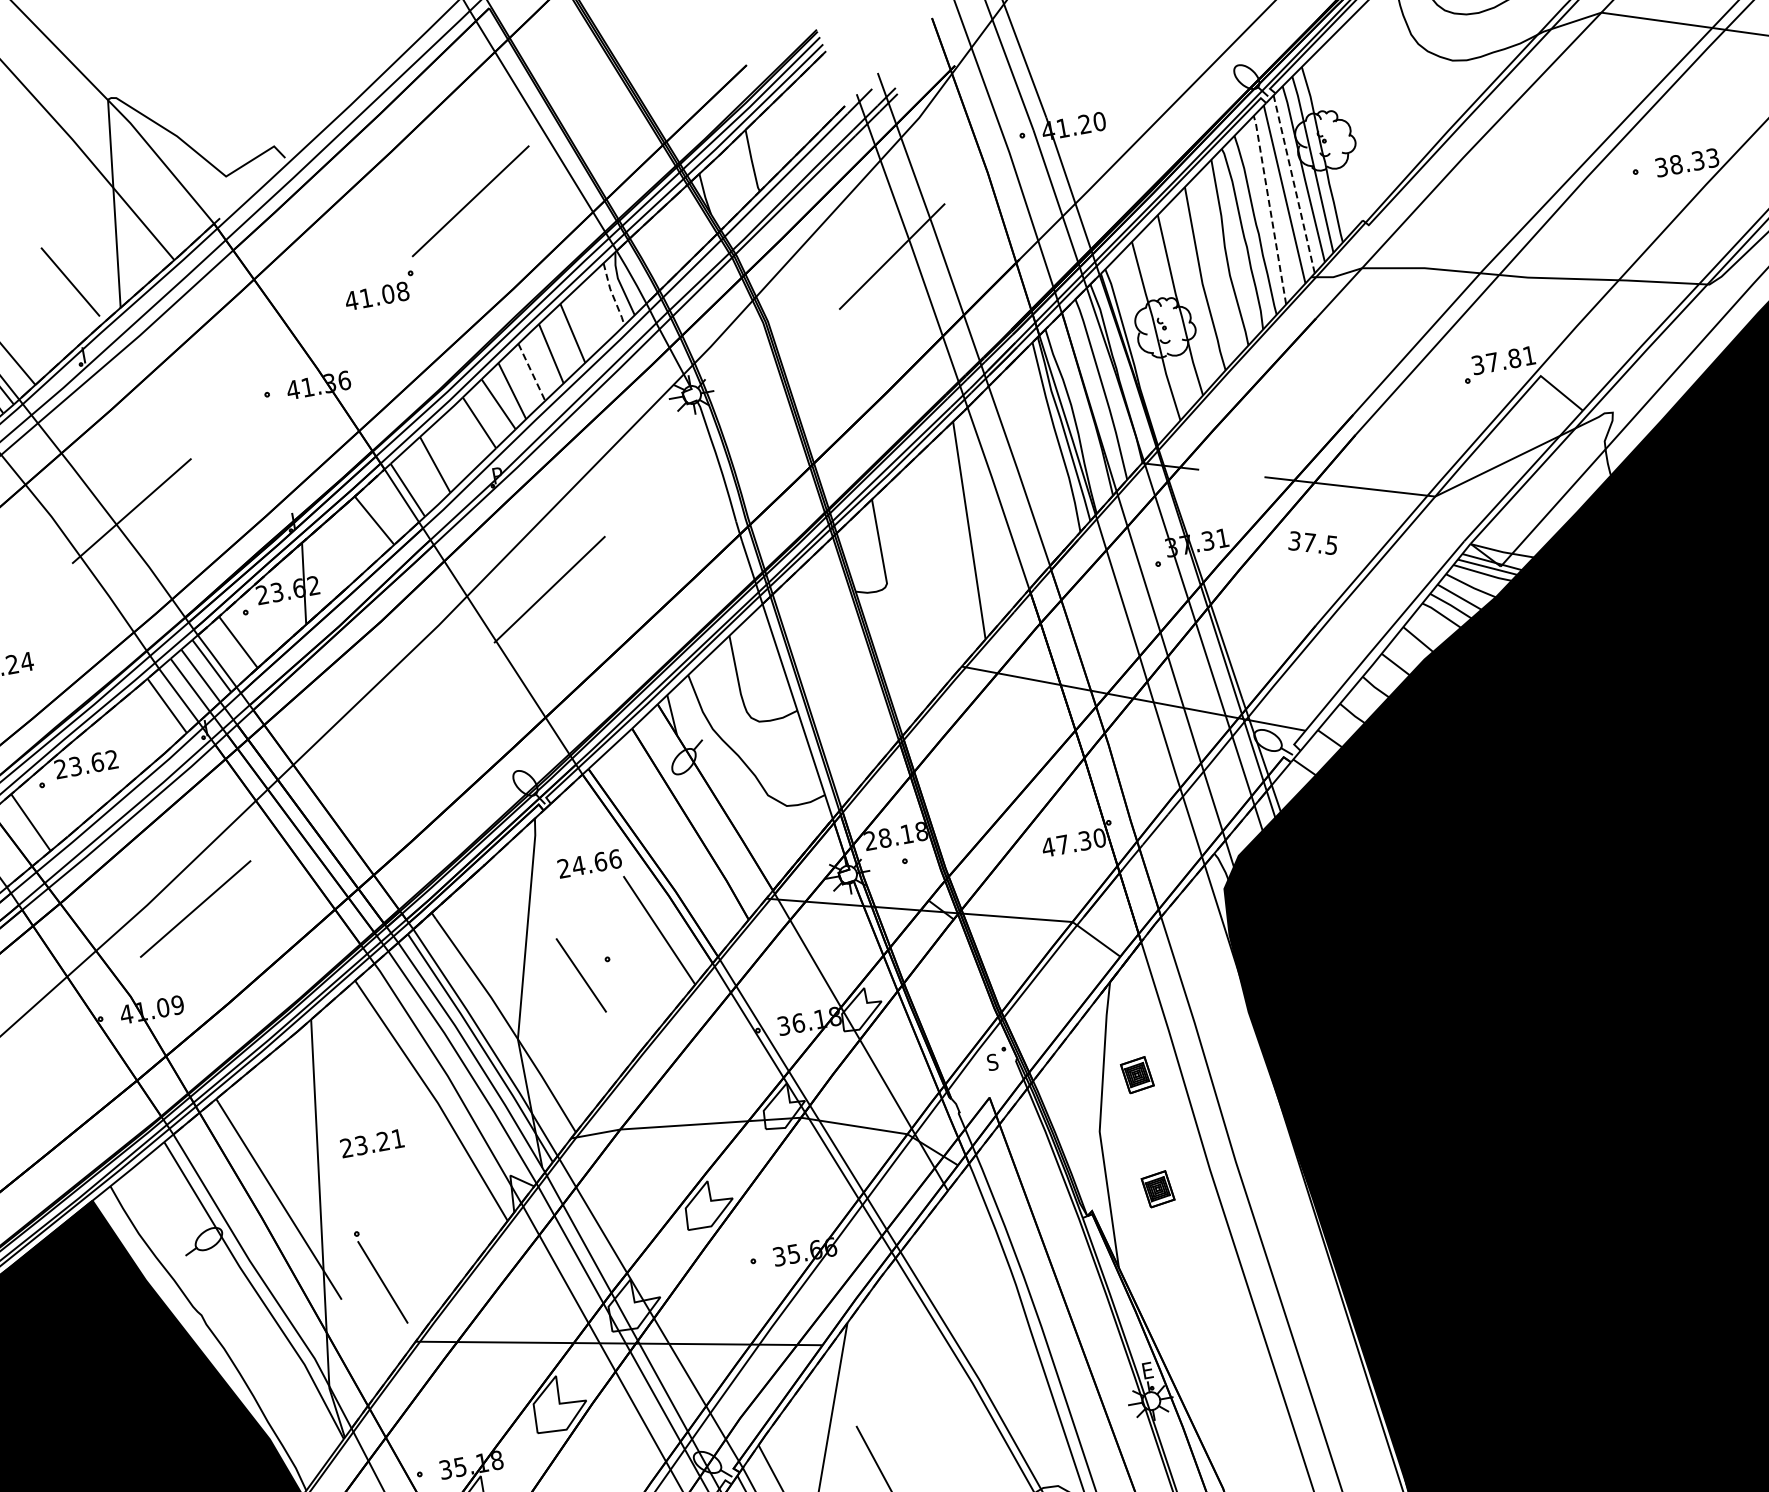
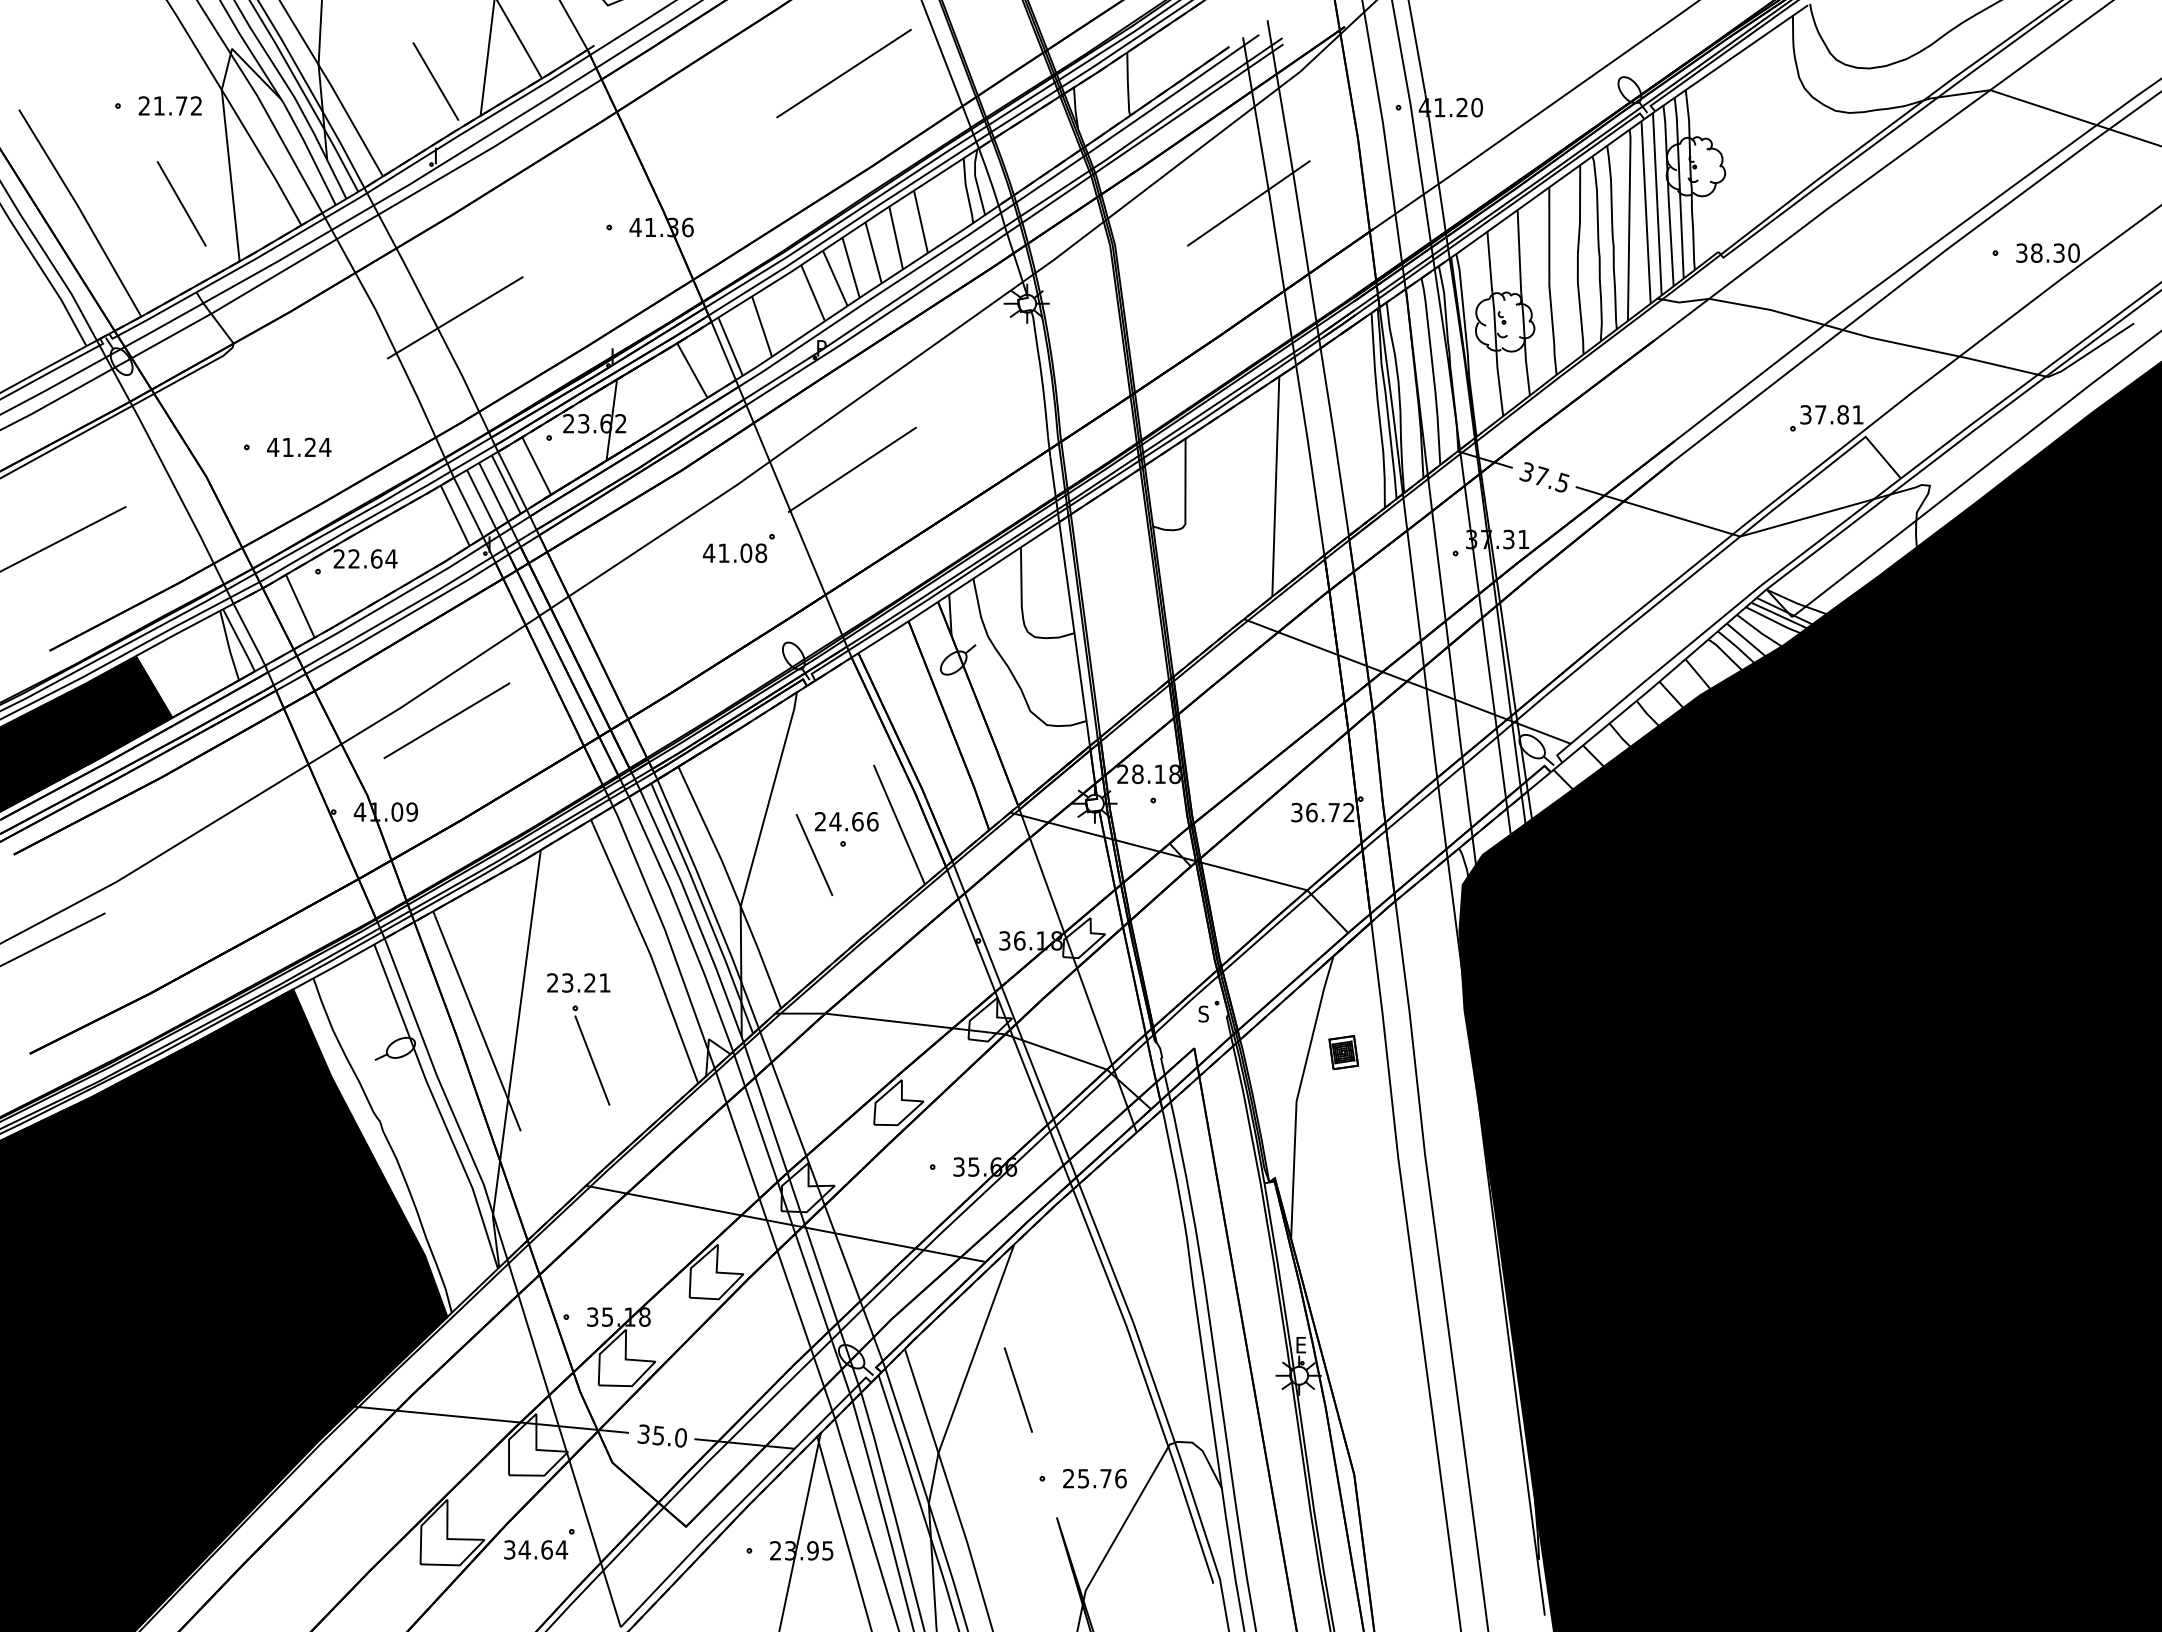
text: (1712, 157) -> (2073, 252), 38.33 -> 38.30
line: (1294, 183) -> (1657, 203), dashed -> solid
line: (1270, 209) -> (1629, 224), dashed -> solid
part: (379, 290) -> (738, 548), moved
line: (613, 295) -> (967, 191), dashed -> solid
line: (531, 372) -> (873, 252), dashed -> solid
text: (1312, 543) -> (1544, 477), moved
text: (93, 762) -> (372, 558), 23.62 -> 22.64
text: (1073, 842) -> (1322, 812), 47.30 -> 36.72
text: (589, 863) -> (846, 821), moved
part: (1157, 1189) -> (1343, 1168), removed
part: (381, 1277) -> (591, 1055), moved

